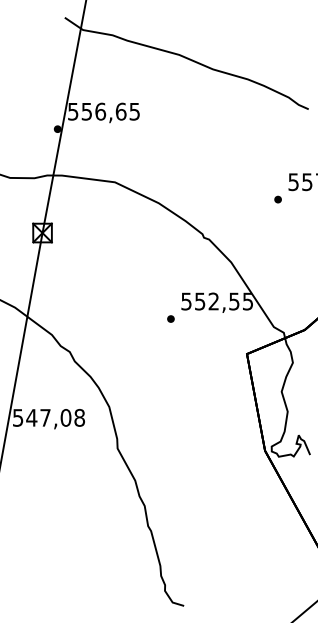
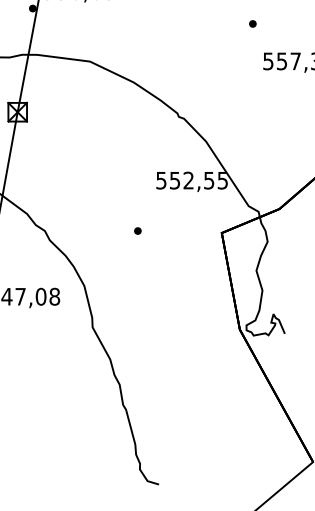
part: (277, 199) -> (252, 23), moved
part: (170, 318) -> (137, 230), moved

